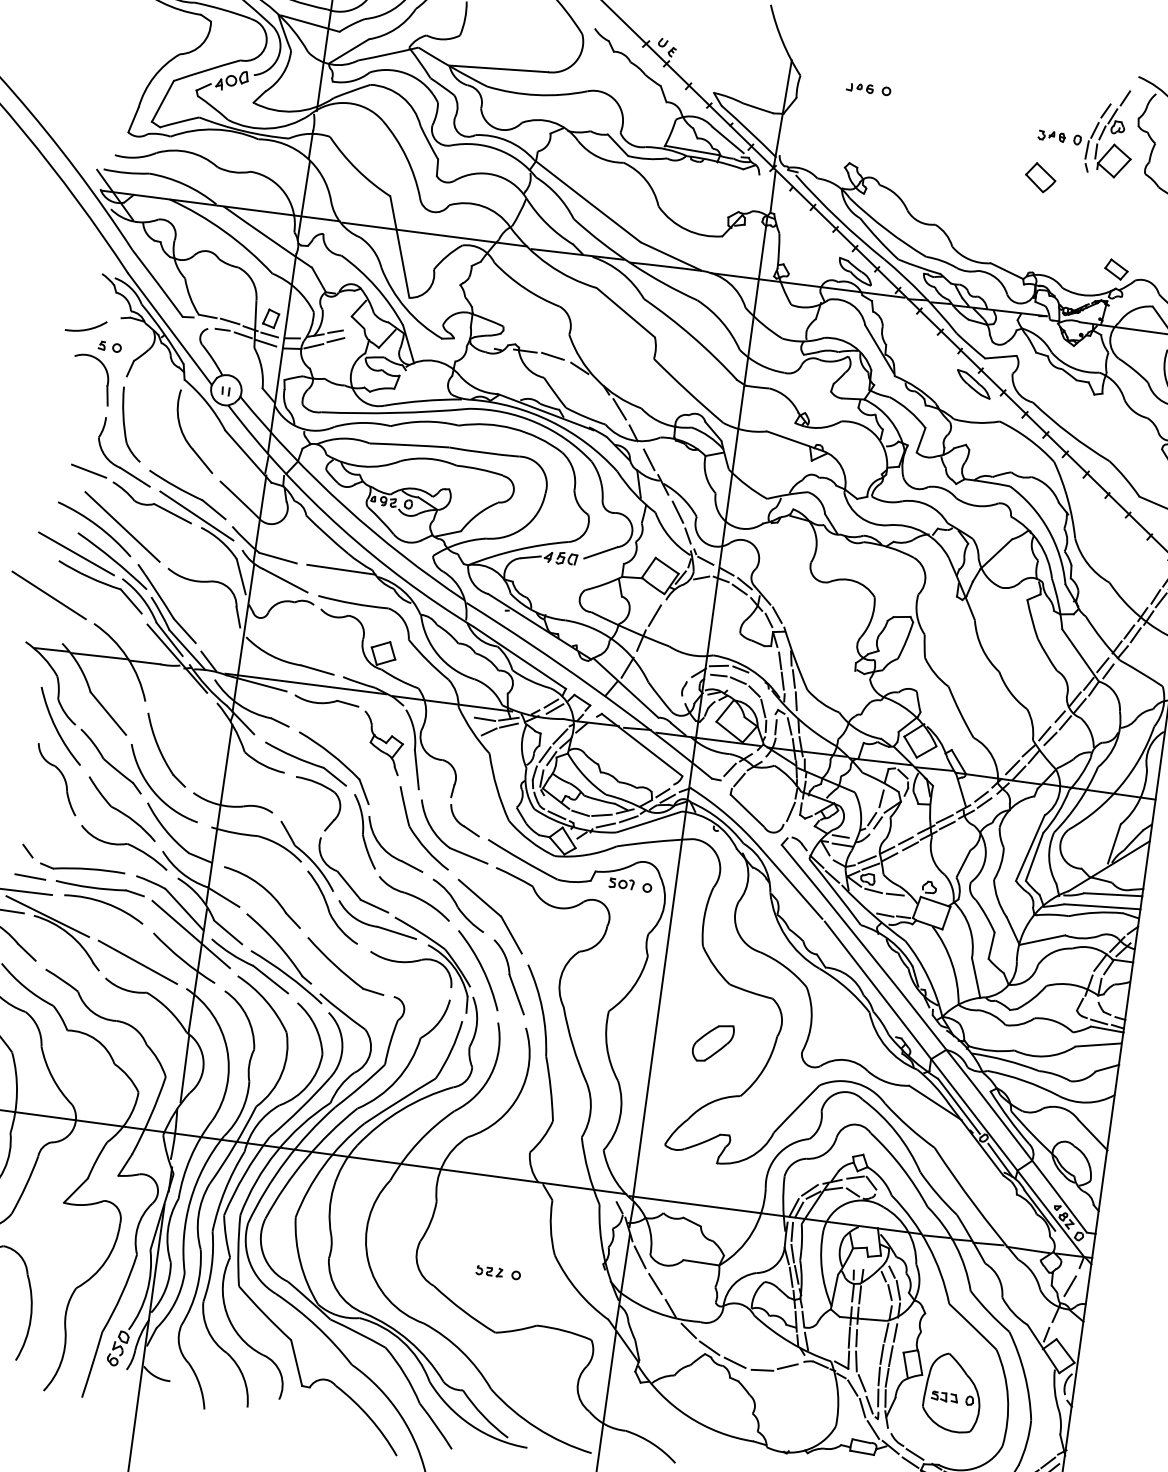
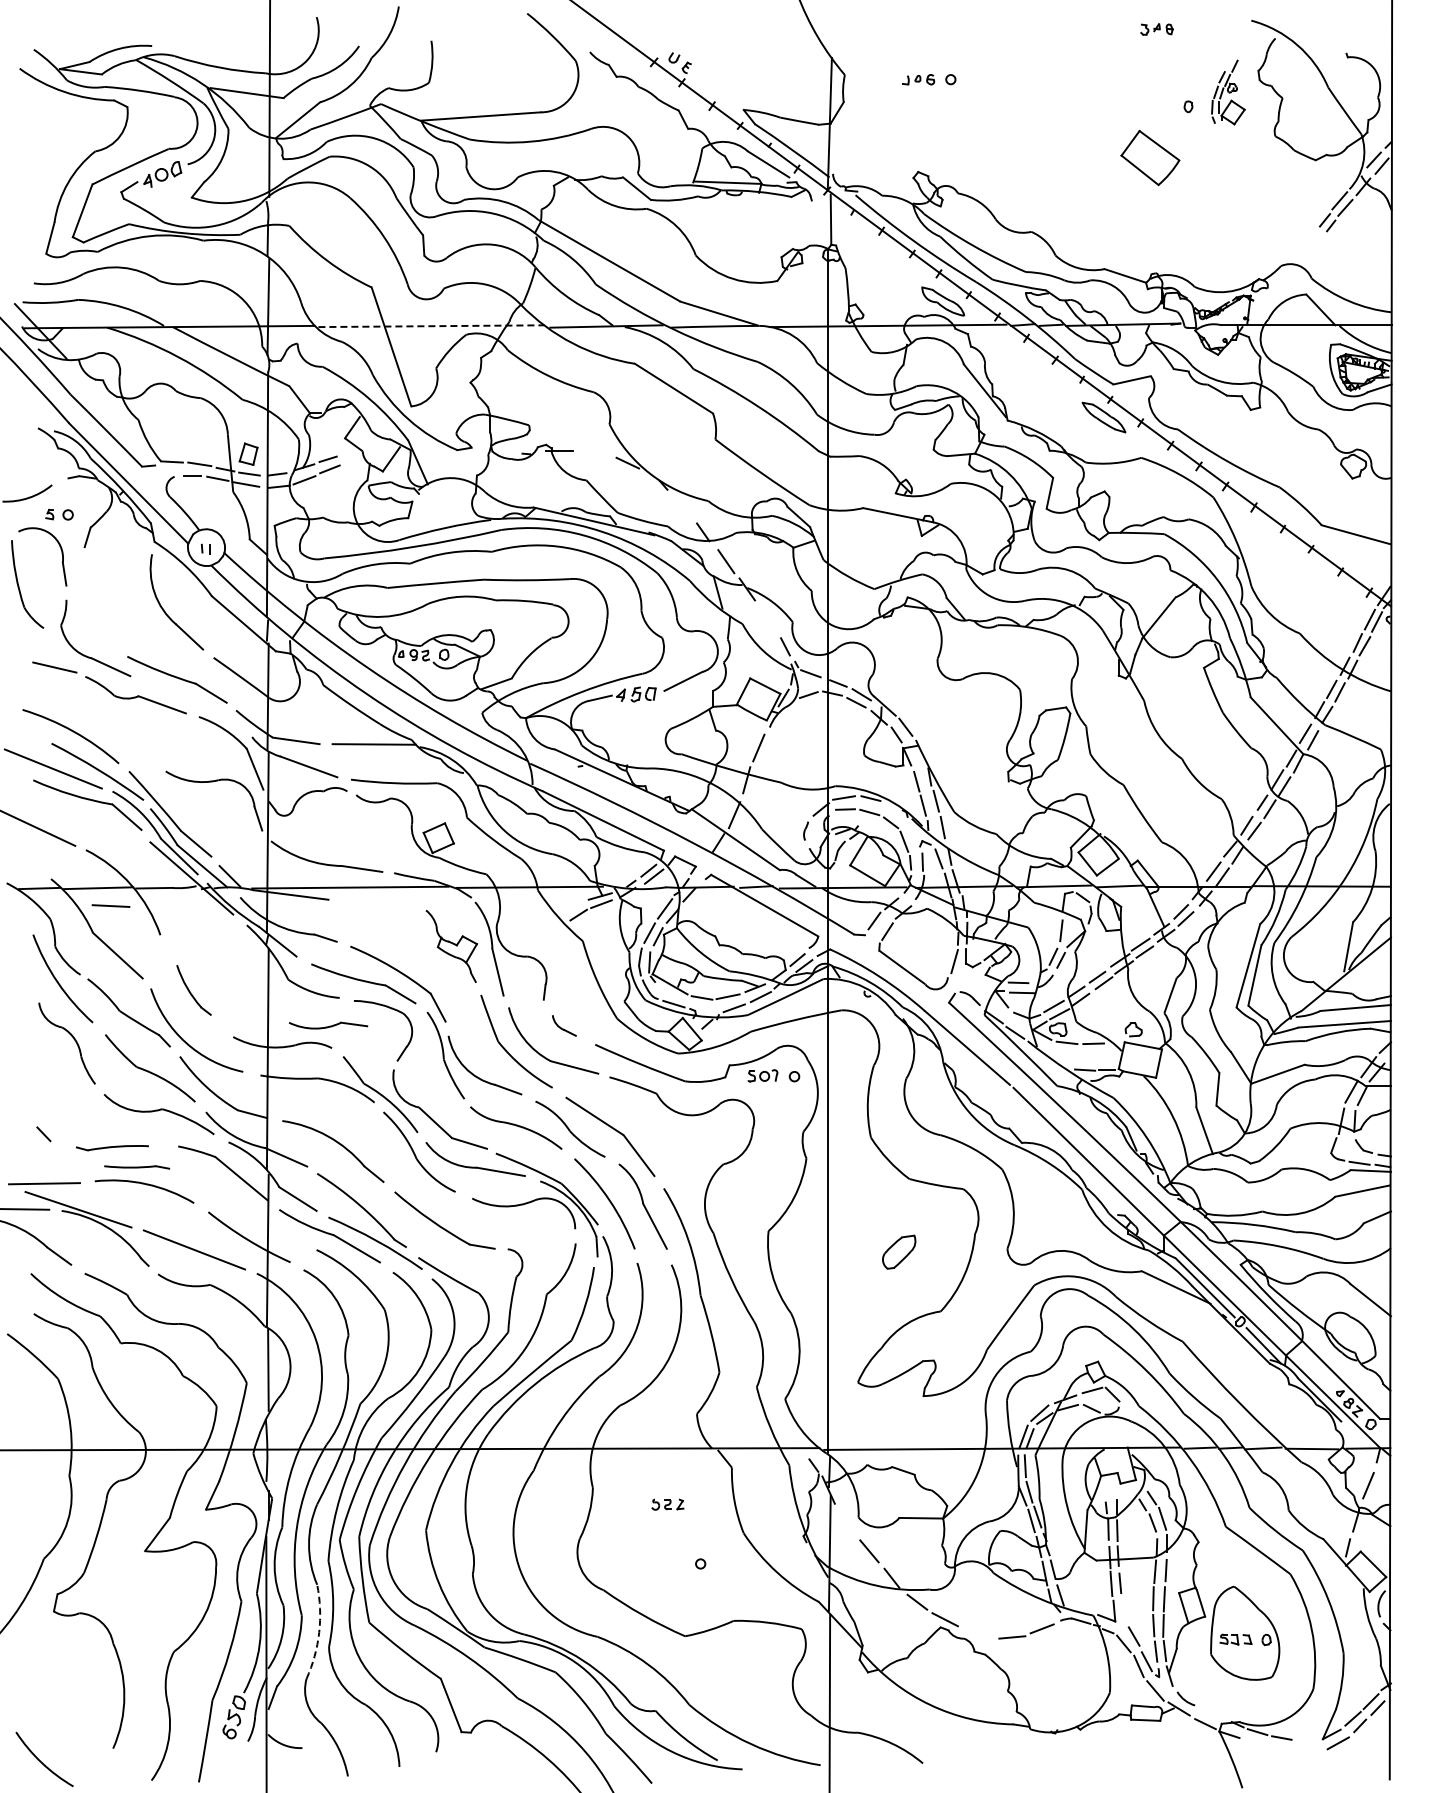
part: (1111, 132) -> (1228, 92), size x0.6
part: (1051, 136) -> (1156, 29), moved
part: (1040, 178) -> (1150, 158), size x1.6
line: (434, 234) -> (431, 326), solid -> dashed
part: (1116, 269) -> (1256, 255), removed
line: (552, 355) -> (593, 452), removed
line: (619, 409) -> (682, 505), removed
part: (125, 424) -> (19, 585), moved
line: (678, 511) -> (769, 619), removed
line: (196, 515) -> (191, 703), removed
line: (122, 526) -> (103, 728), removed
part: (326, 701) -> (328, 1025), moved
line: (484, 719) -> (571, 900), removed
part: (166, 750) -> (193, 990), size x0.6
part: (465, 820) -> (564, 1025), size x0.6
part: (82, 870) -> (112, 1148), size x0.7
line: (29, 876) -> (110, 905), moved
part: (99, 888) -> (136, 1167), size x0.6
line: (190, 934) -> (253, 1207), removed
part: (713, 1042) -> (899, 1251), size x0.7
line: (640, 1257) -> (846, 1521), removed
part: (489, 1271) -> (667, 1504), moved
arc: (197, 1288) -> (319, 1632), solid -> dashed
line: (856, 1361) -> (1123, 1611), removed
line: (735, 1362) -> (978, 1632), removed
line: (914, 1454) -> (1209, 1713), removed

